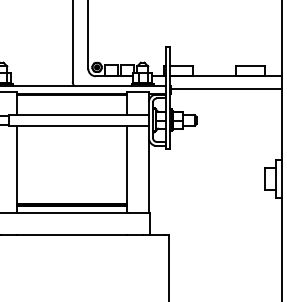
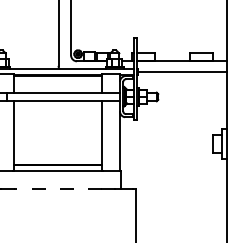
line: (72, 234) -> (58, 188), solid -> dashed

